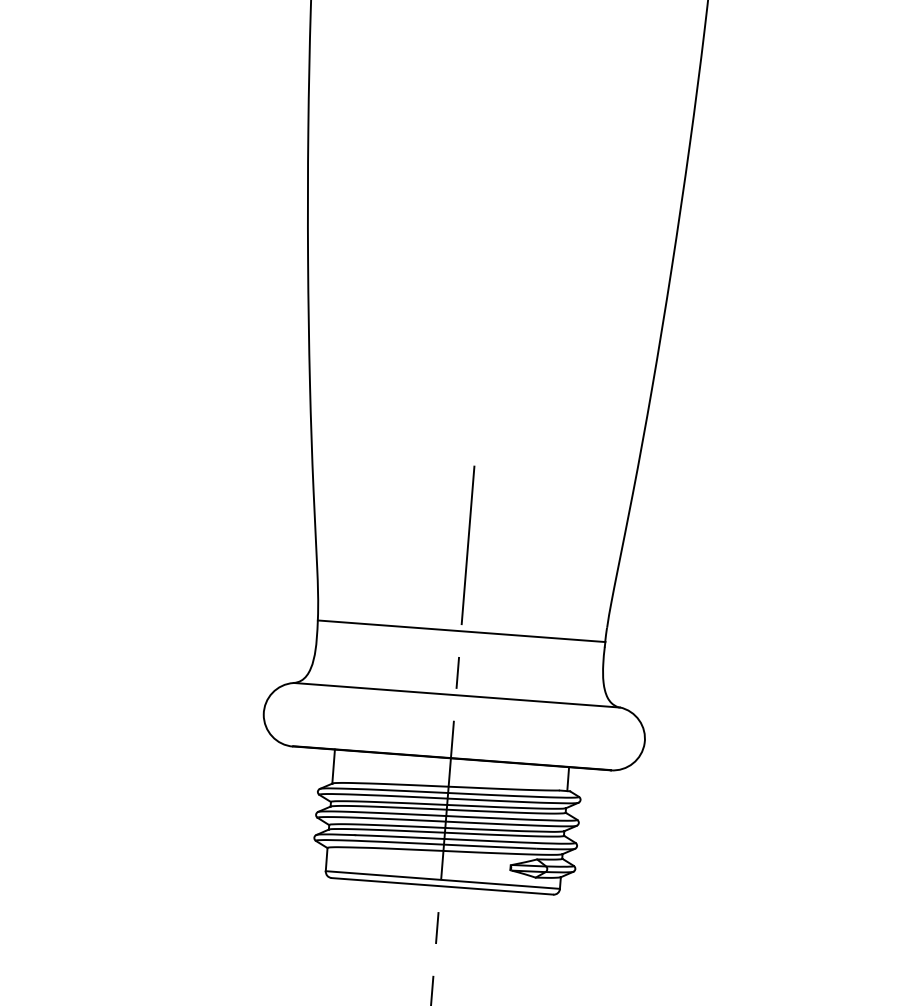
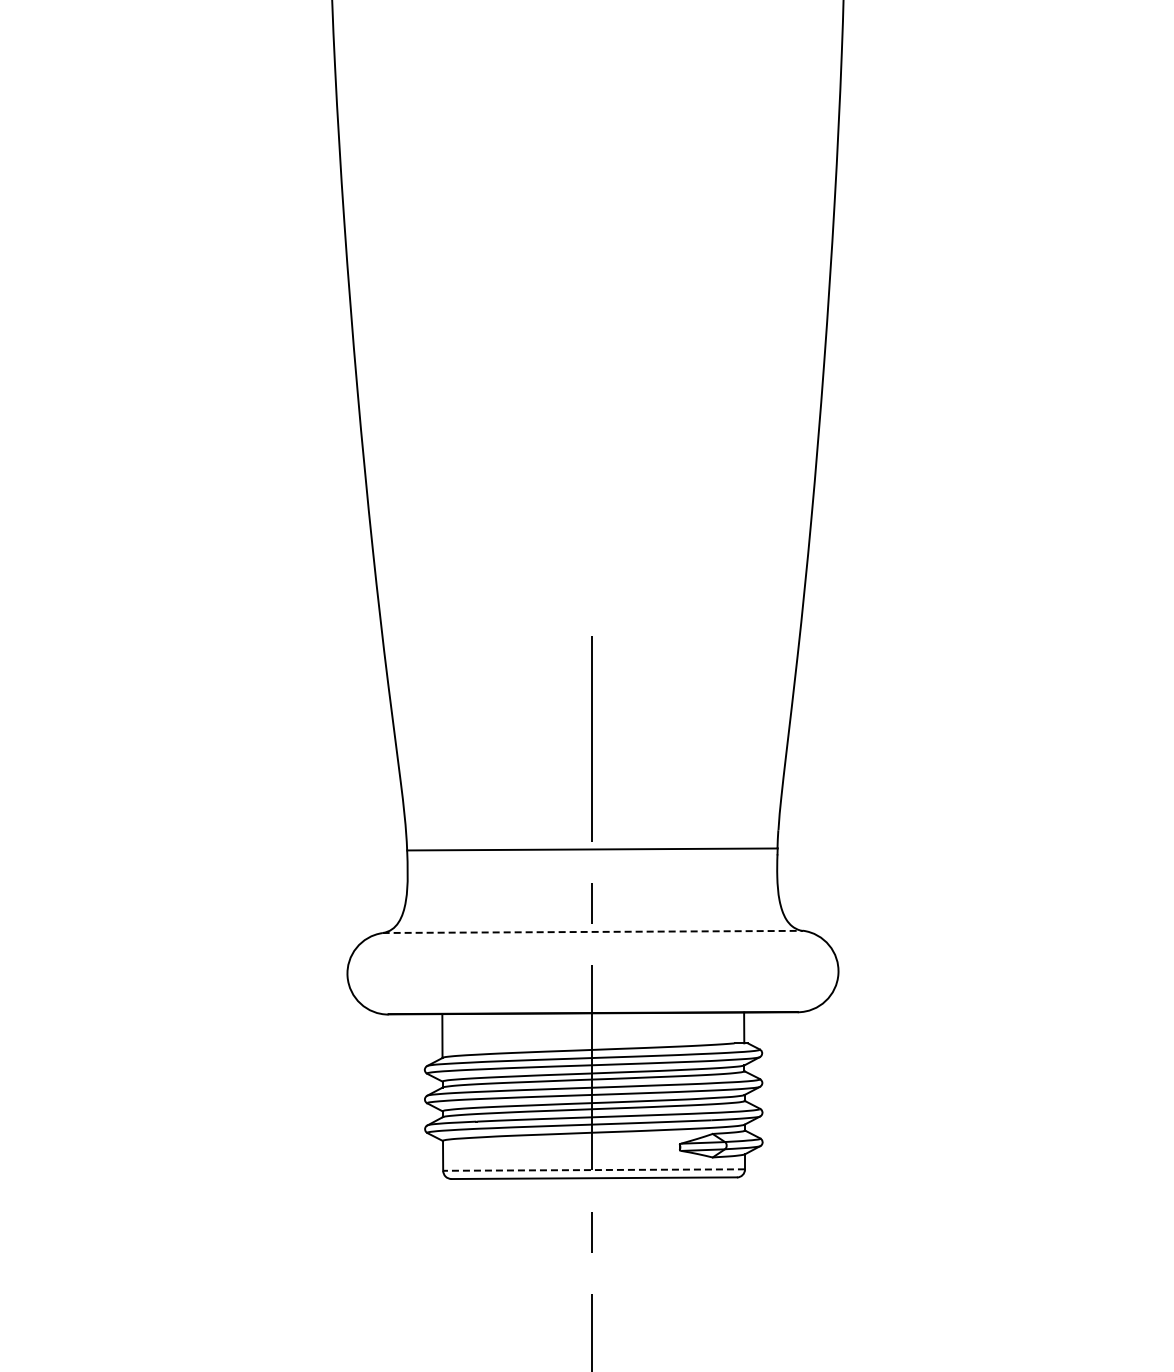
line: (457, 694) -> (593, 931), solid -> dashed
line: (443, 880) -> (594, 1170), solid -> dashed

